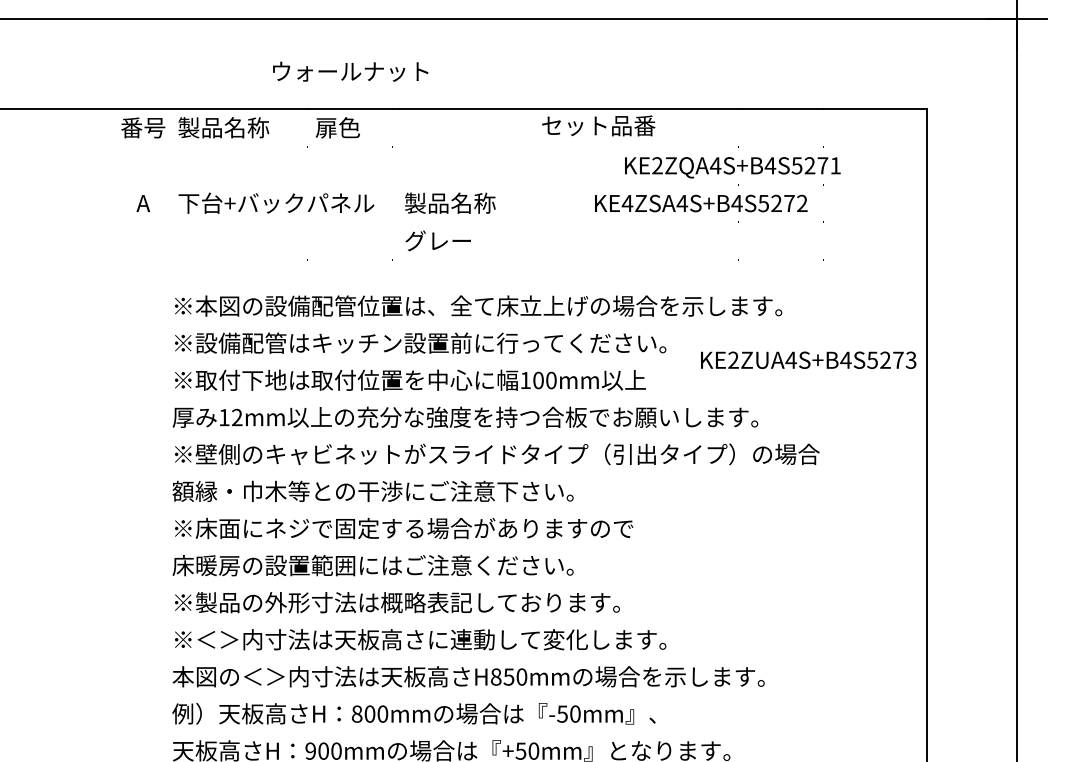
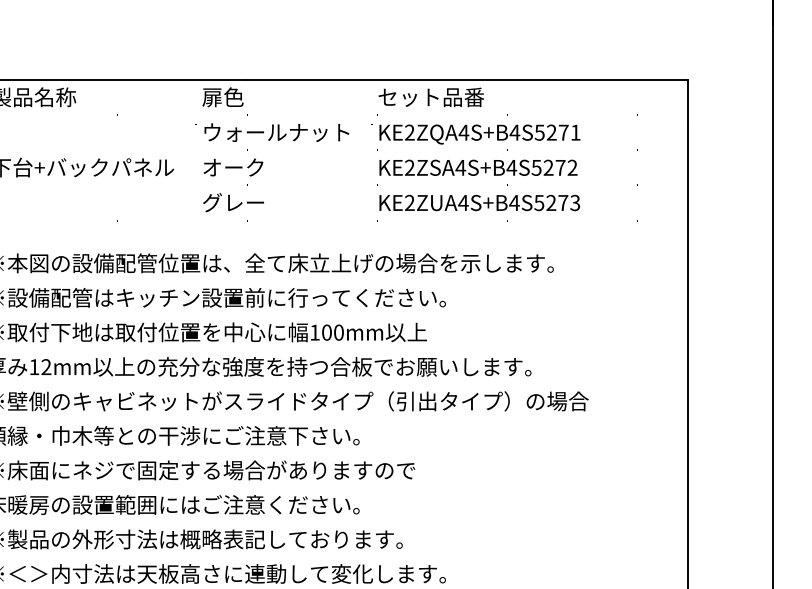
text: (350, 71) -> (276, 132), moved
text: (598, 125) -> (431, 97), moved
text: (337, 127) -> (222, 97), moved
text: (732, 167) -> (479, 134), moved
text: (450, 202) -> (244, 166), 製品名称 -> オーク
text: (627, 202) -> (409, 166), KE4ZSA4S+B4S5272 -> KE2ZSA4S+B4S5272
text: (808, 359) -> (479, 202), moved

